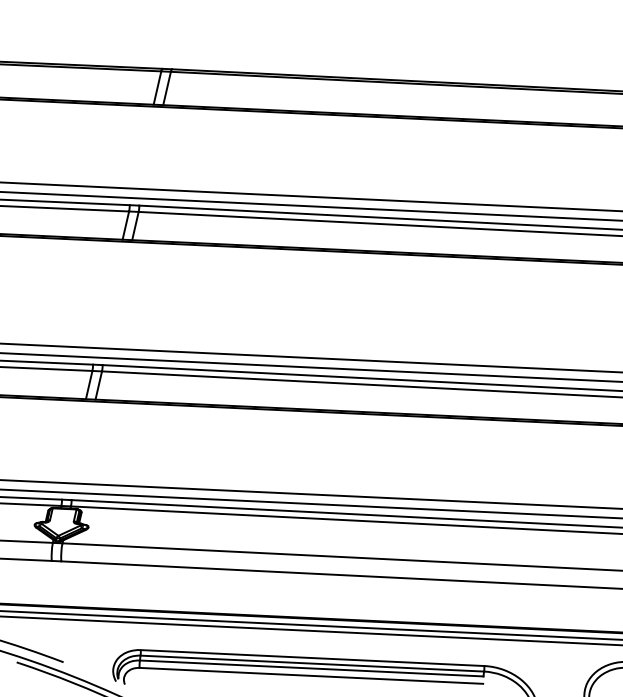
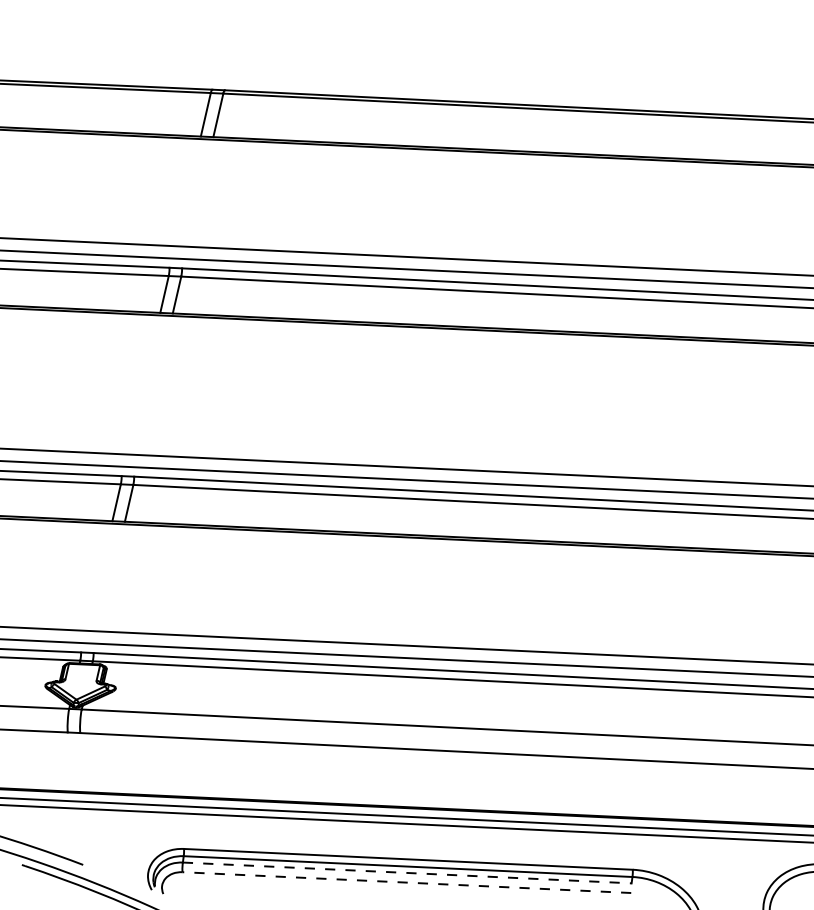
line: (311, 668) -> (407, 872), solid -> dashed
line: (311, 675) -> (407, 882), solid -> dashed

